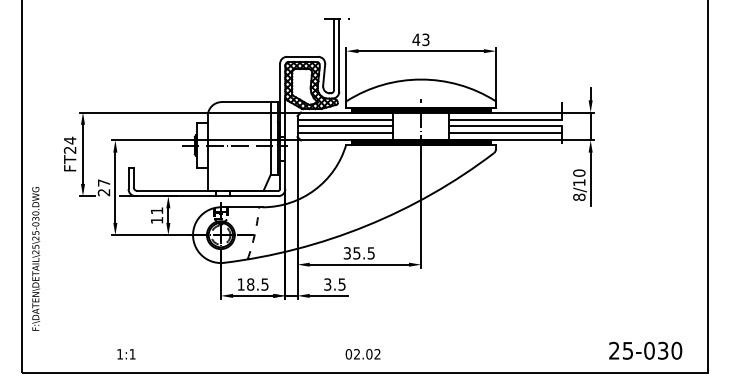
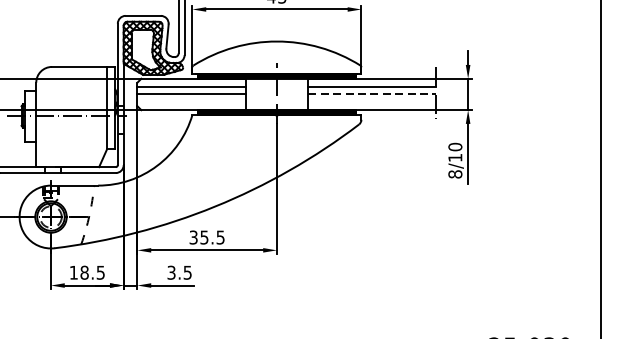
line: (505, 126) -> (372, 94), solid -> dashed
line: (345, 133) -> (191, 102), removed
line: (505, 133) -> (372, 102), removed

